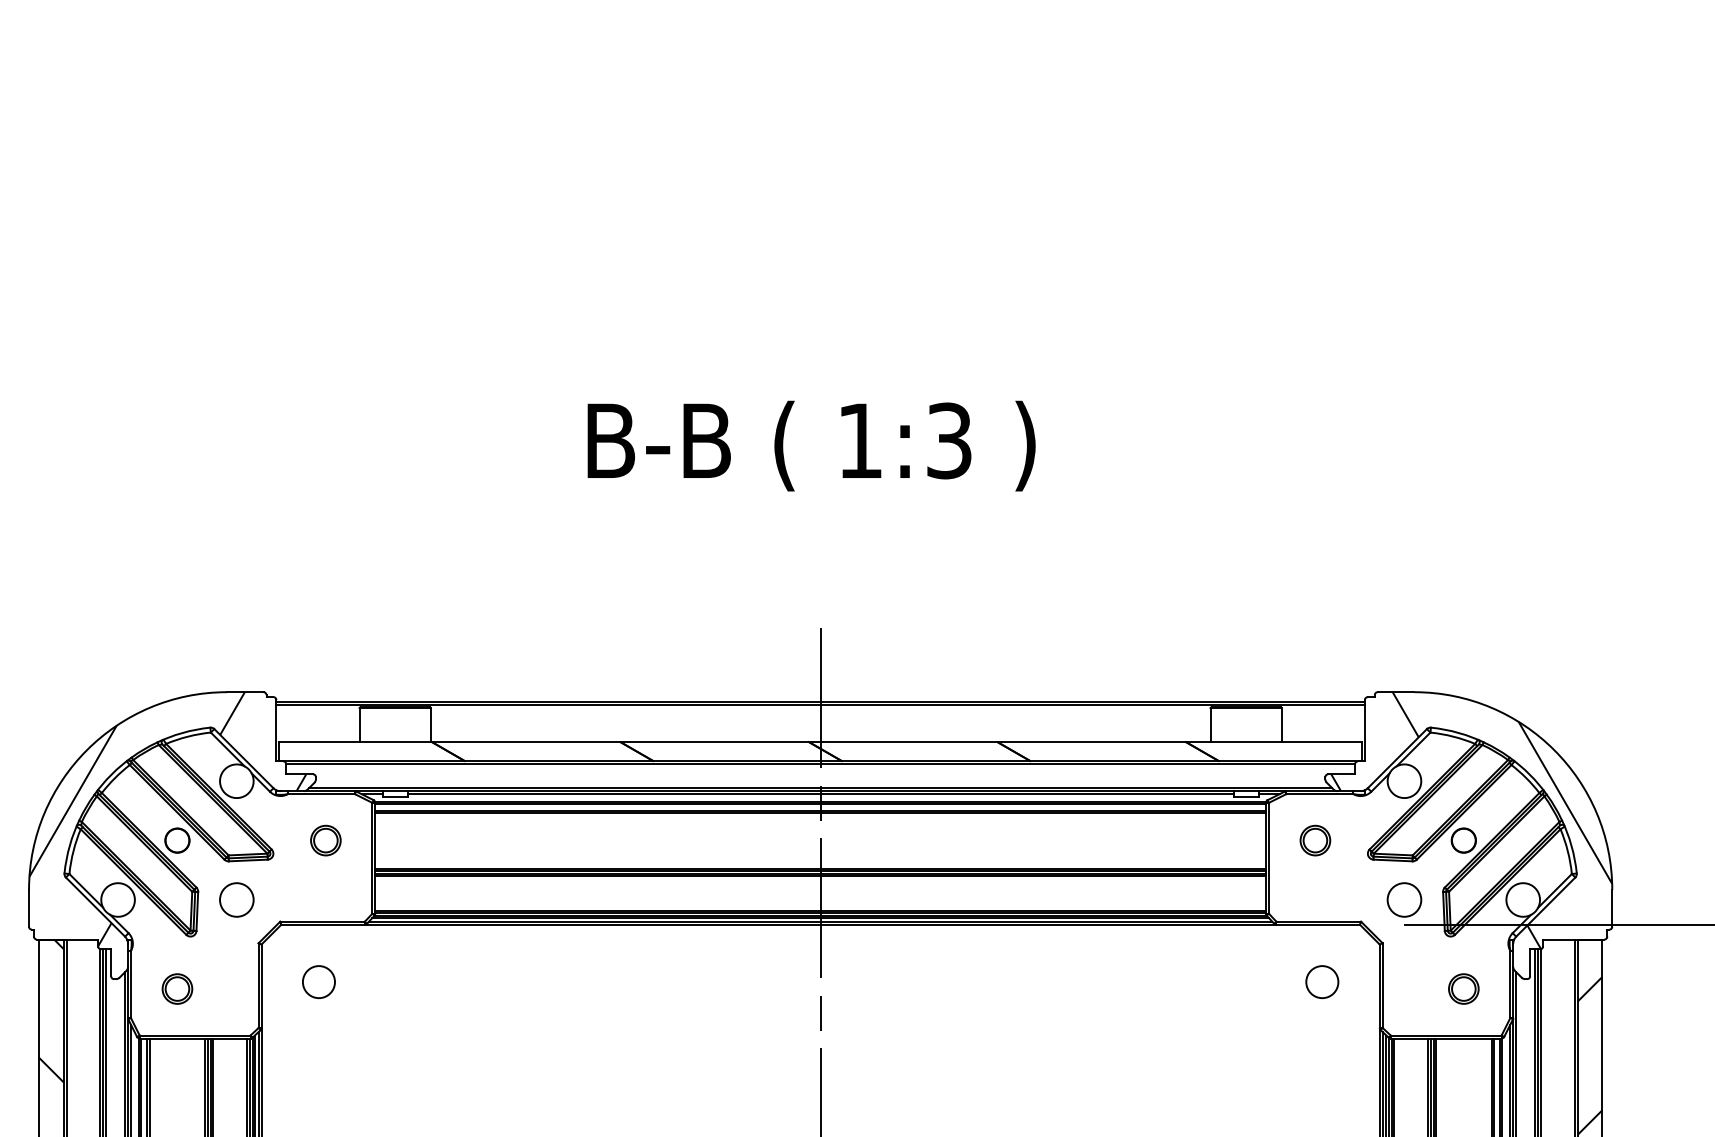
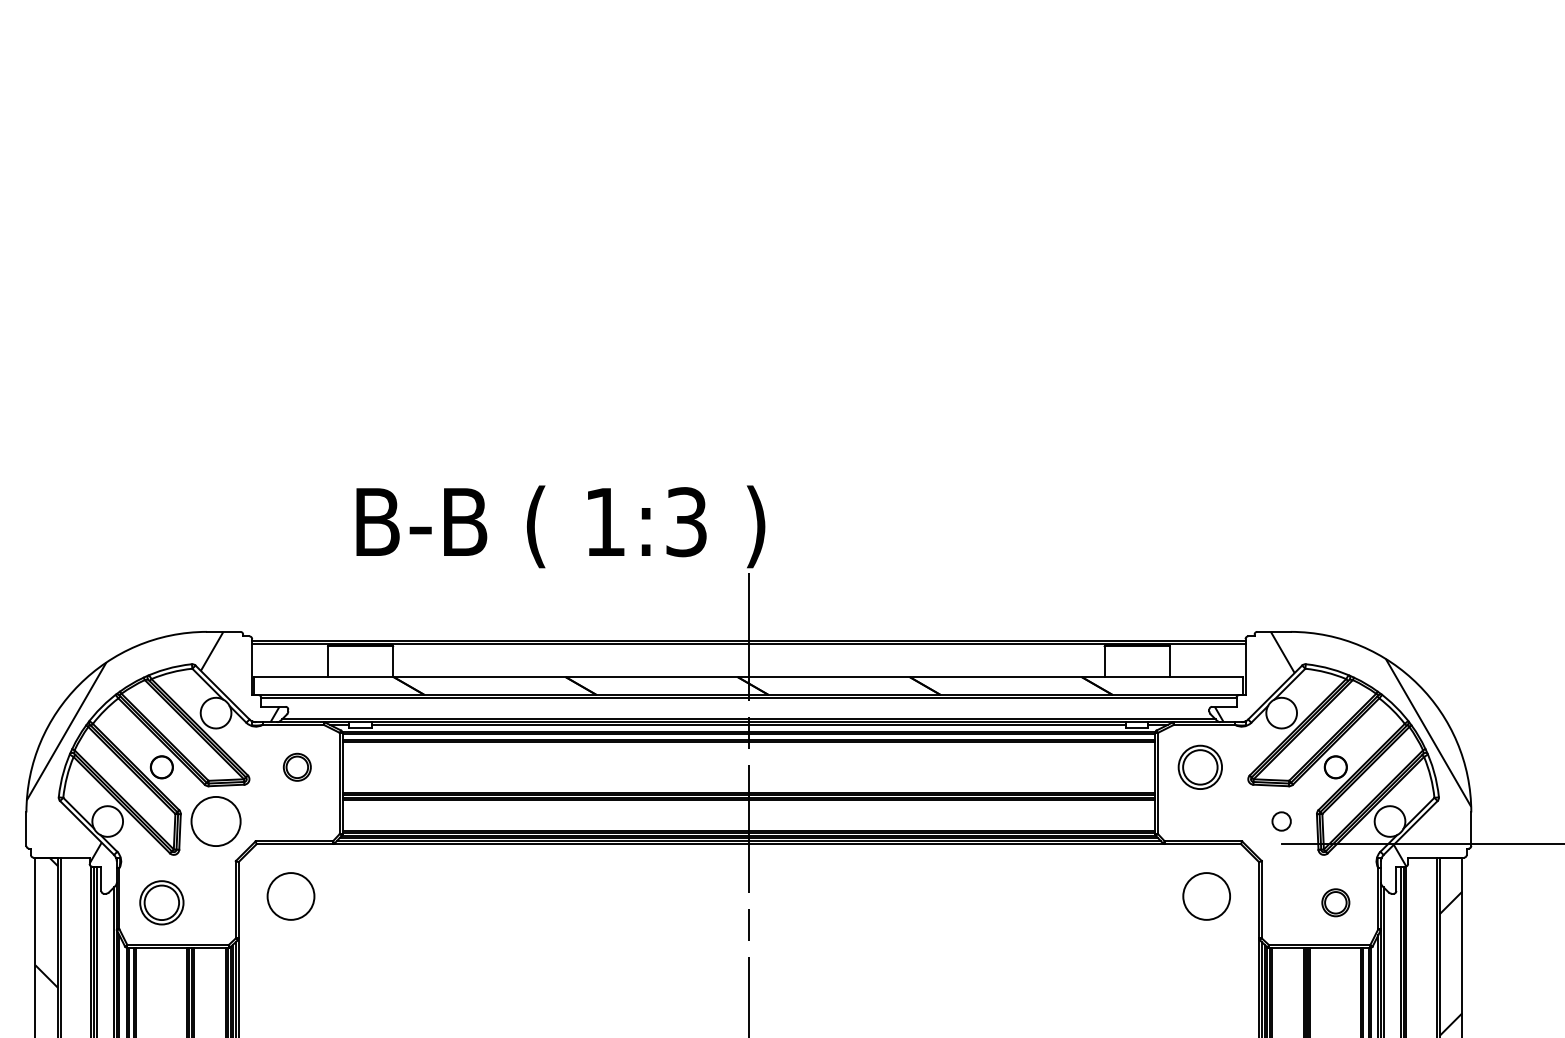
text: (811, 445) -> (560, 526), moved
part: (1315, 840) -> (1200, 767), size x1.6
circle: (236, 899) -> (215, 821), size x1.6
circle: (1404, 899) -> (1281, 821), size x0.6
circle: (318, 982) -> (290, 896), size x1.6
circle: (1322, 982) -> (1206, 896), size x1.6
part: (177, 988) -> (161, 902), size x1.6

